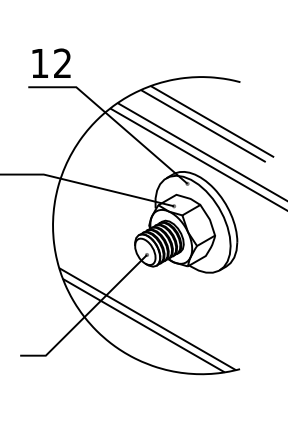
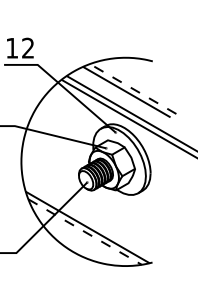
line: (211, 121) -> (132, 88), solid -> dashed
line: (144, 325) -> (85, 231), solid -> dashed

